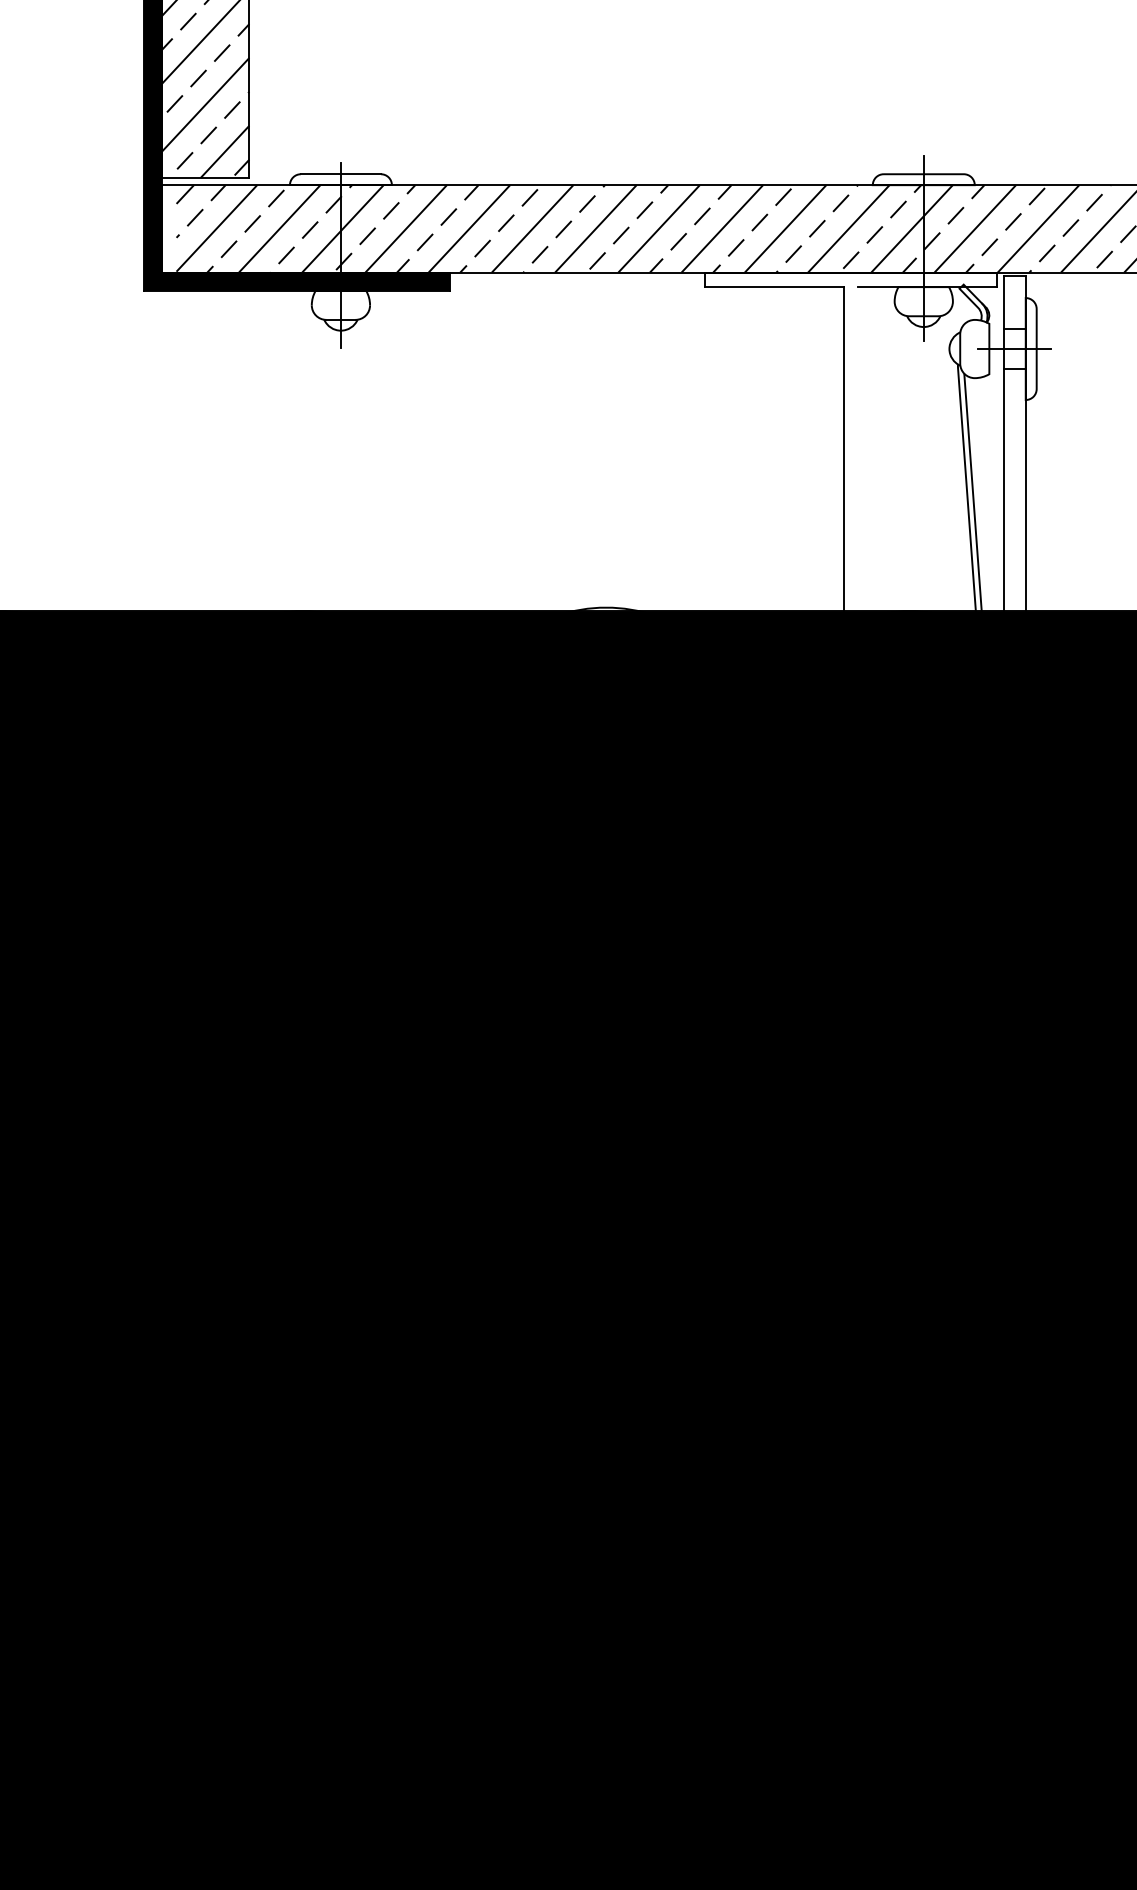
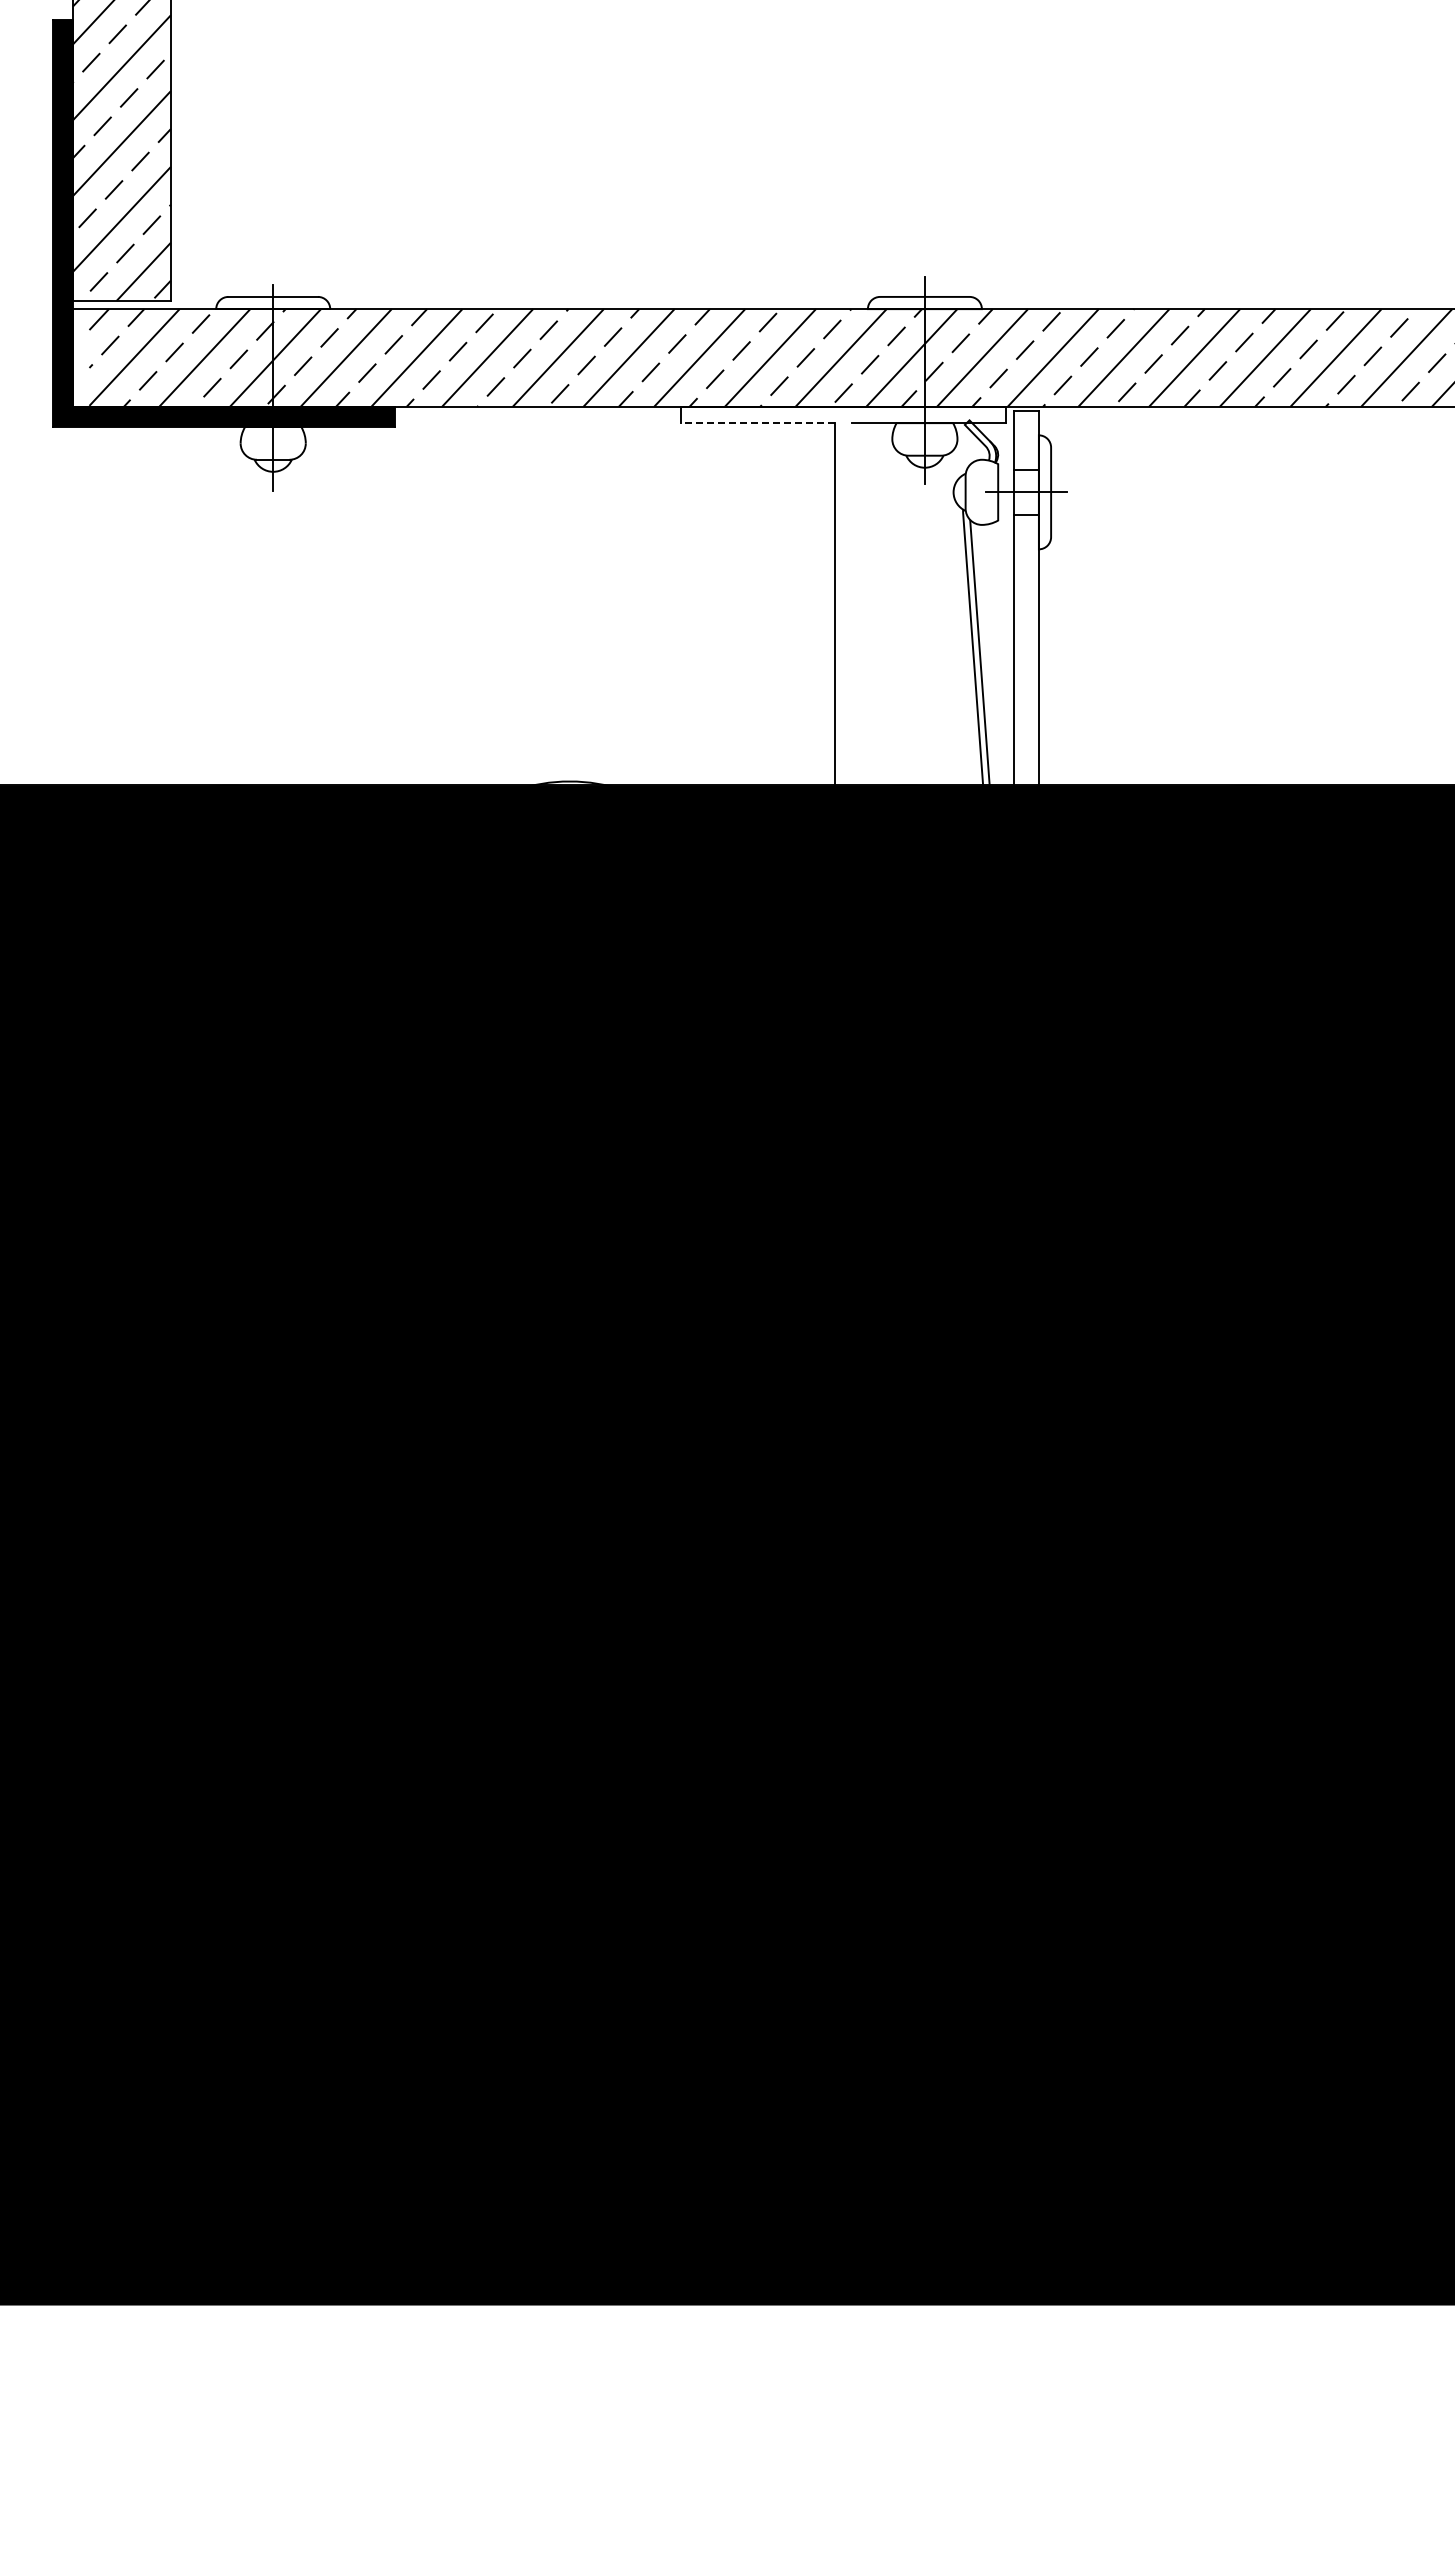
line: (774, 287) -> (757, 423), solid -> dashed

